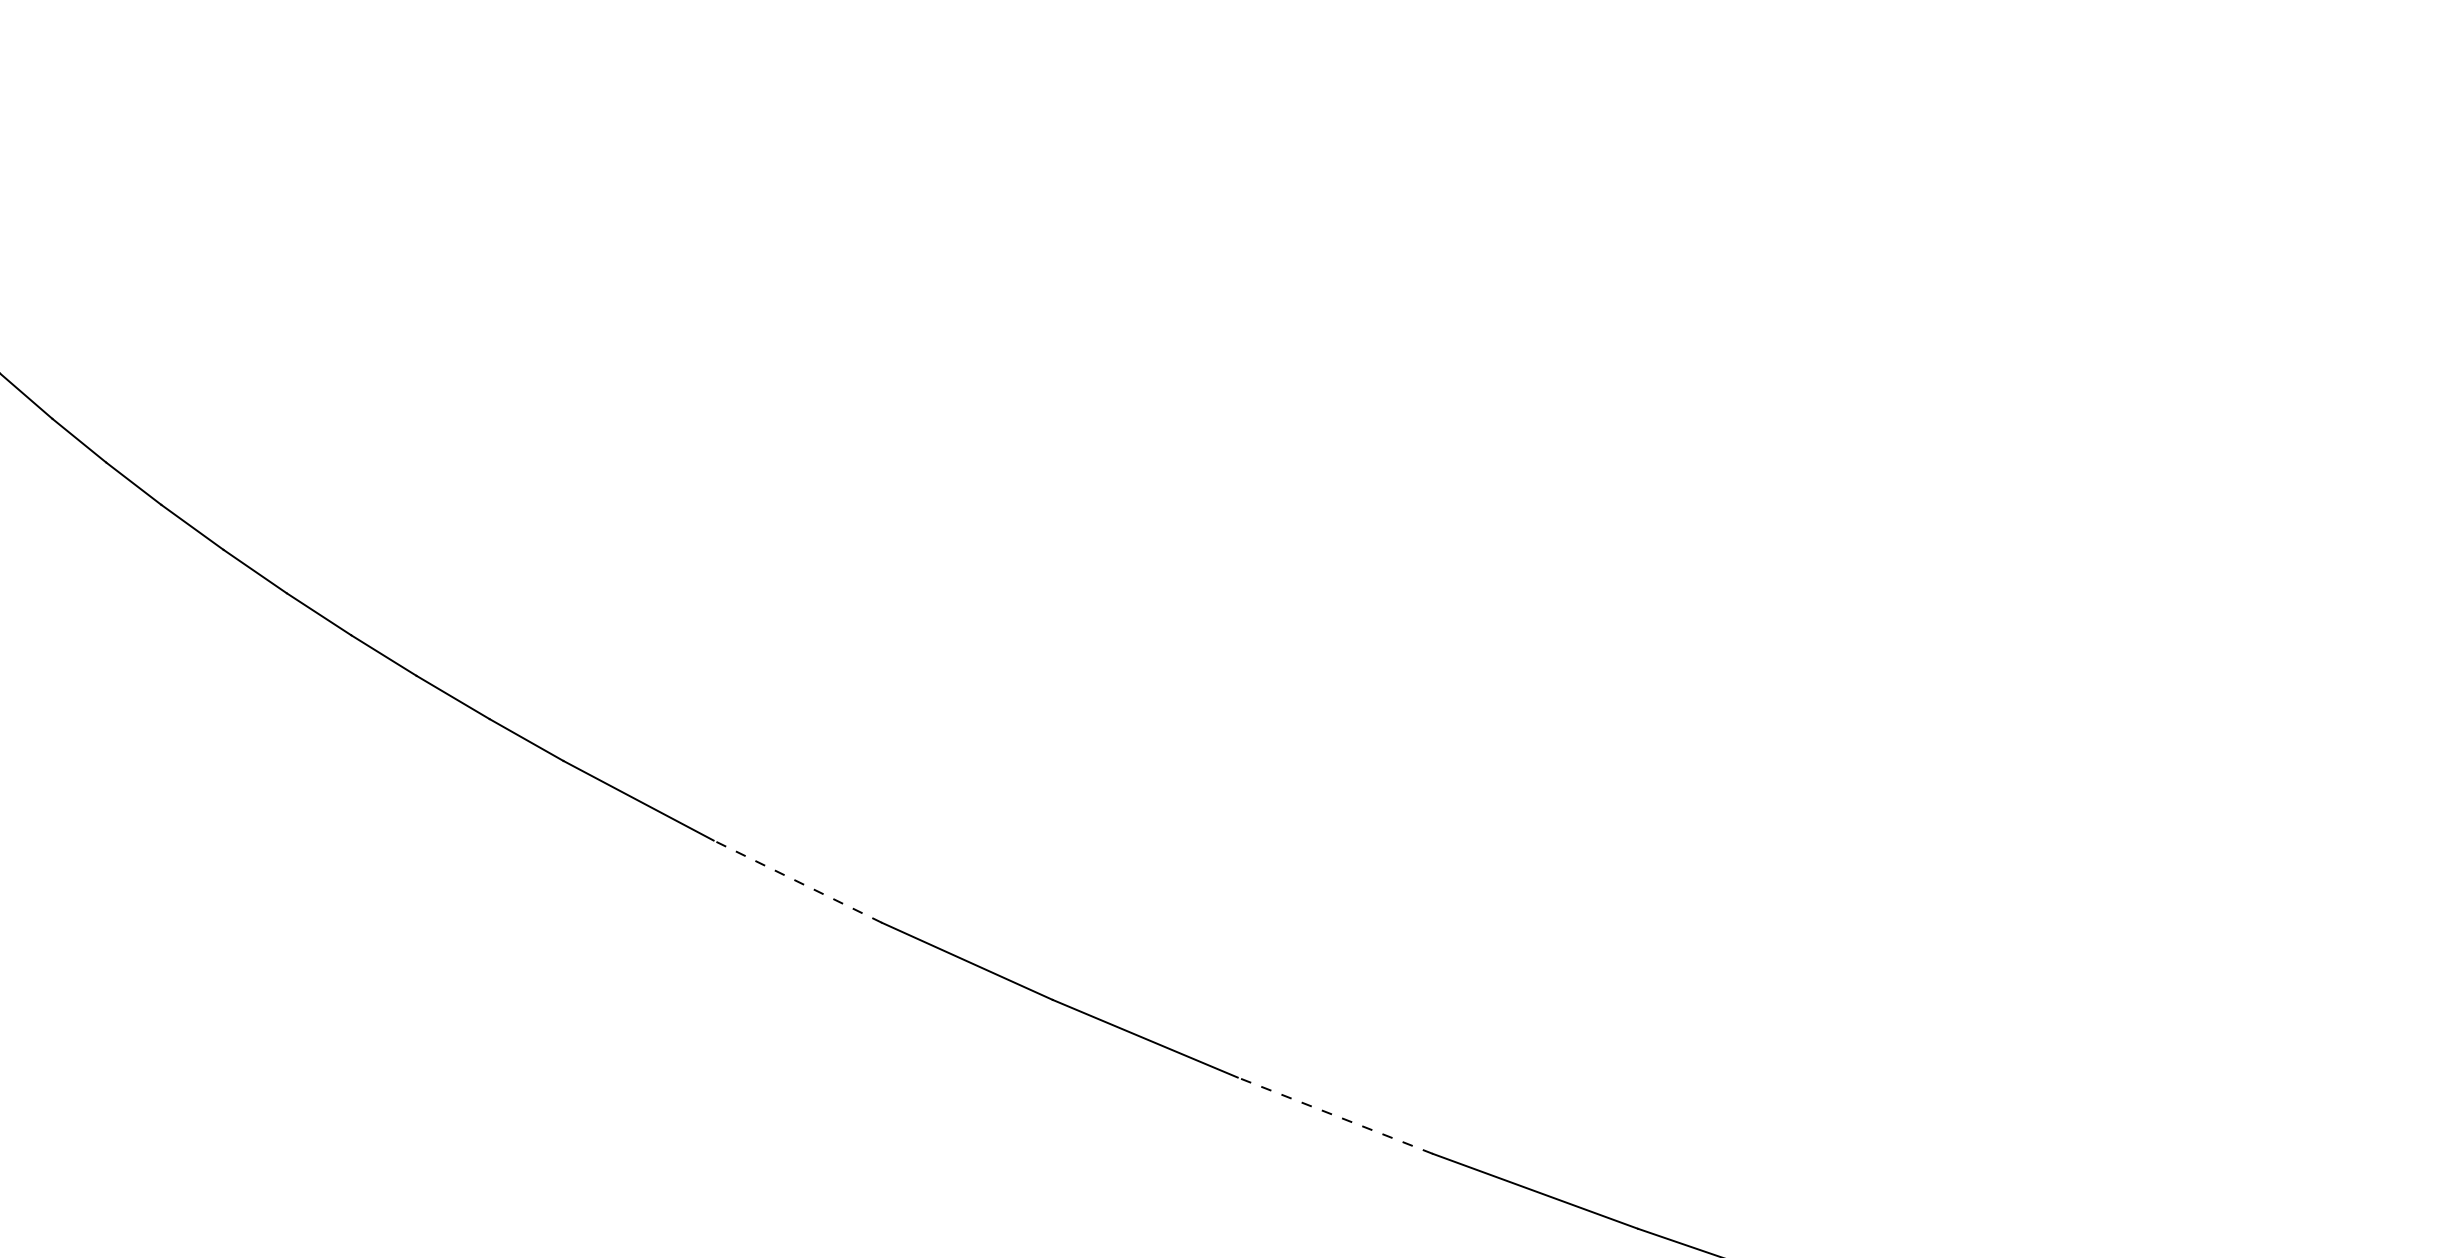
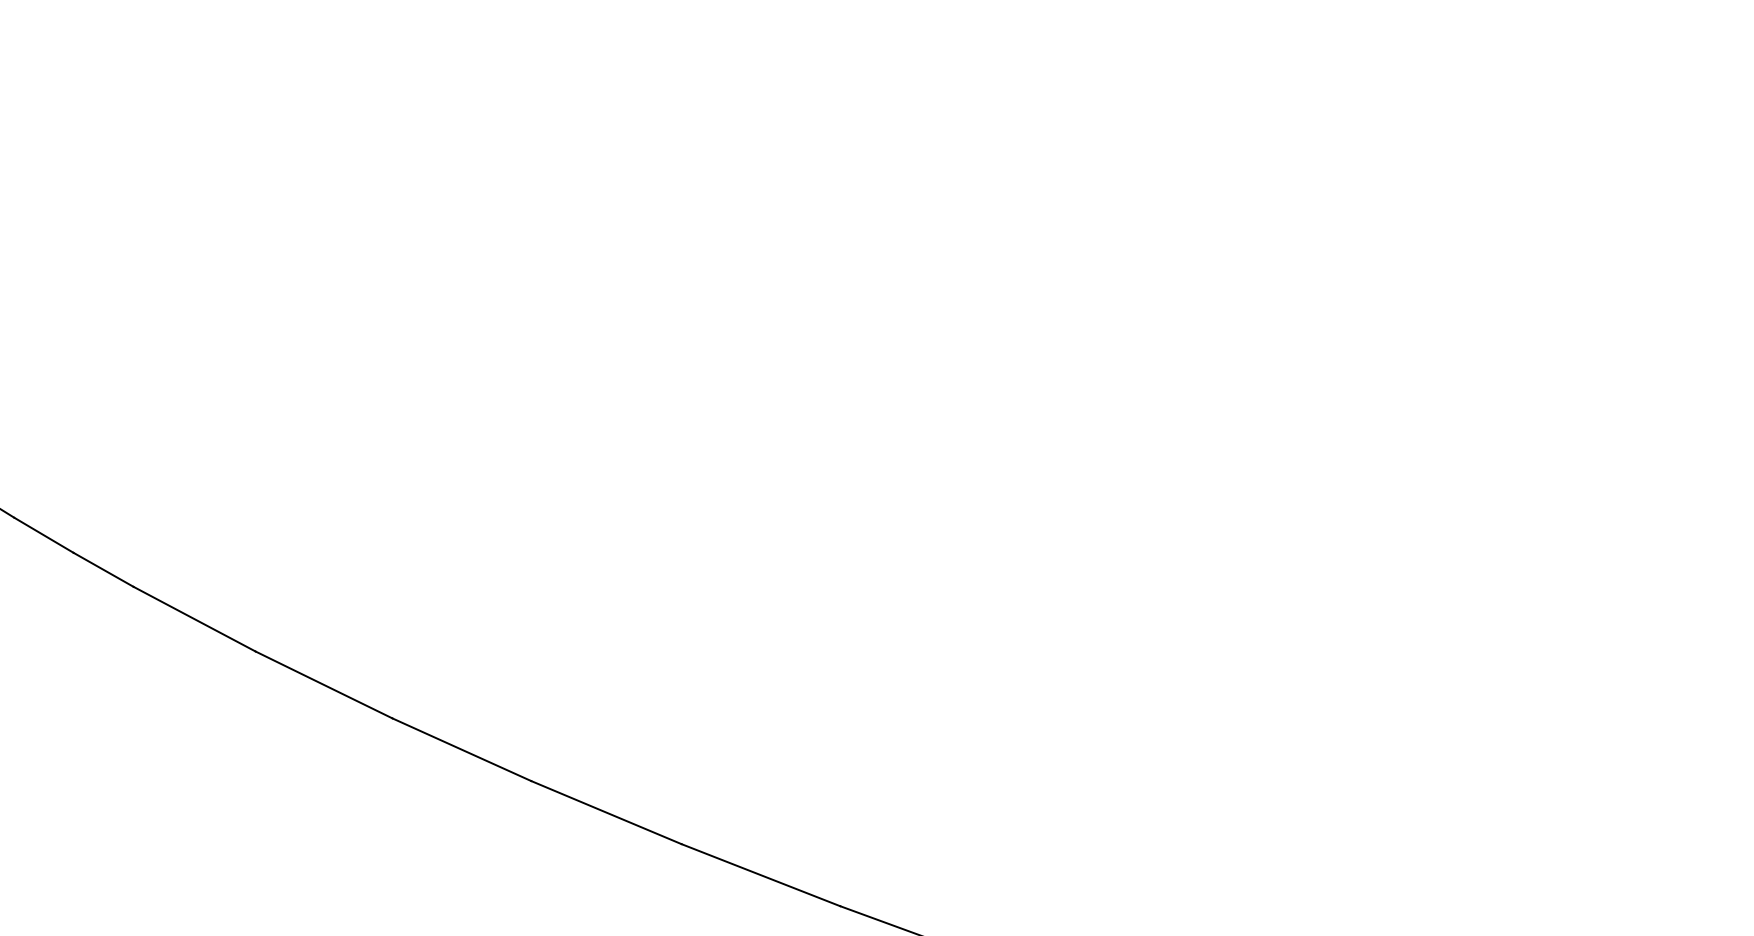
line: (797, 881) -> (323, 684), dashed -> solid
line: (1335, 1115) -> (761, 875), dashed -> solid

